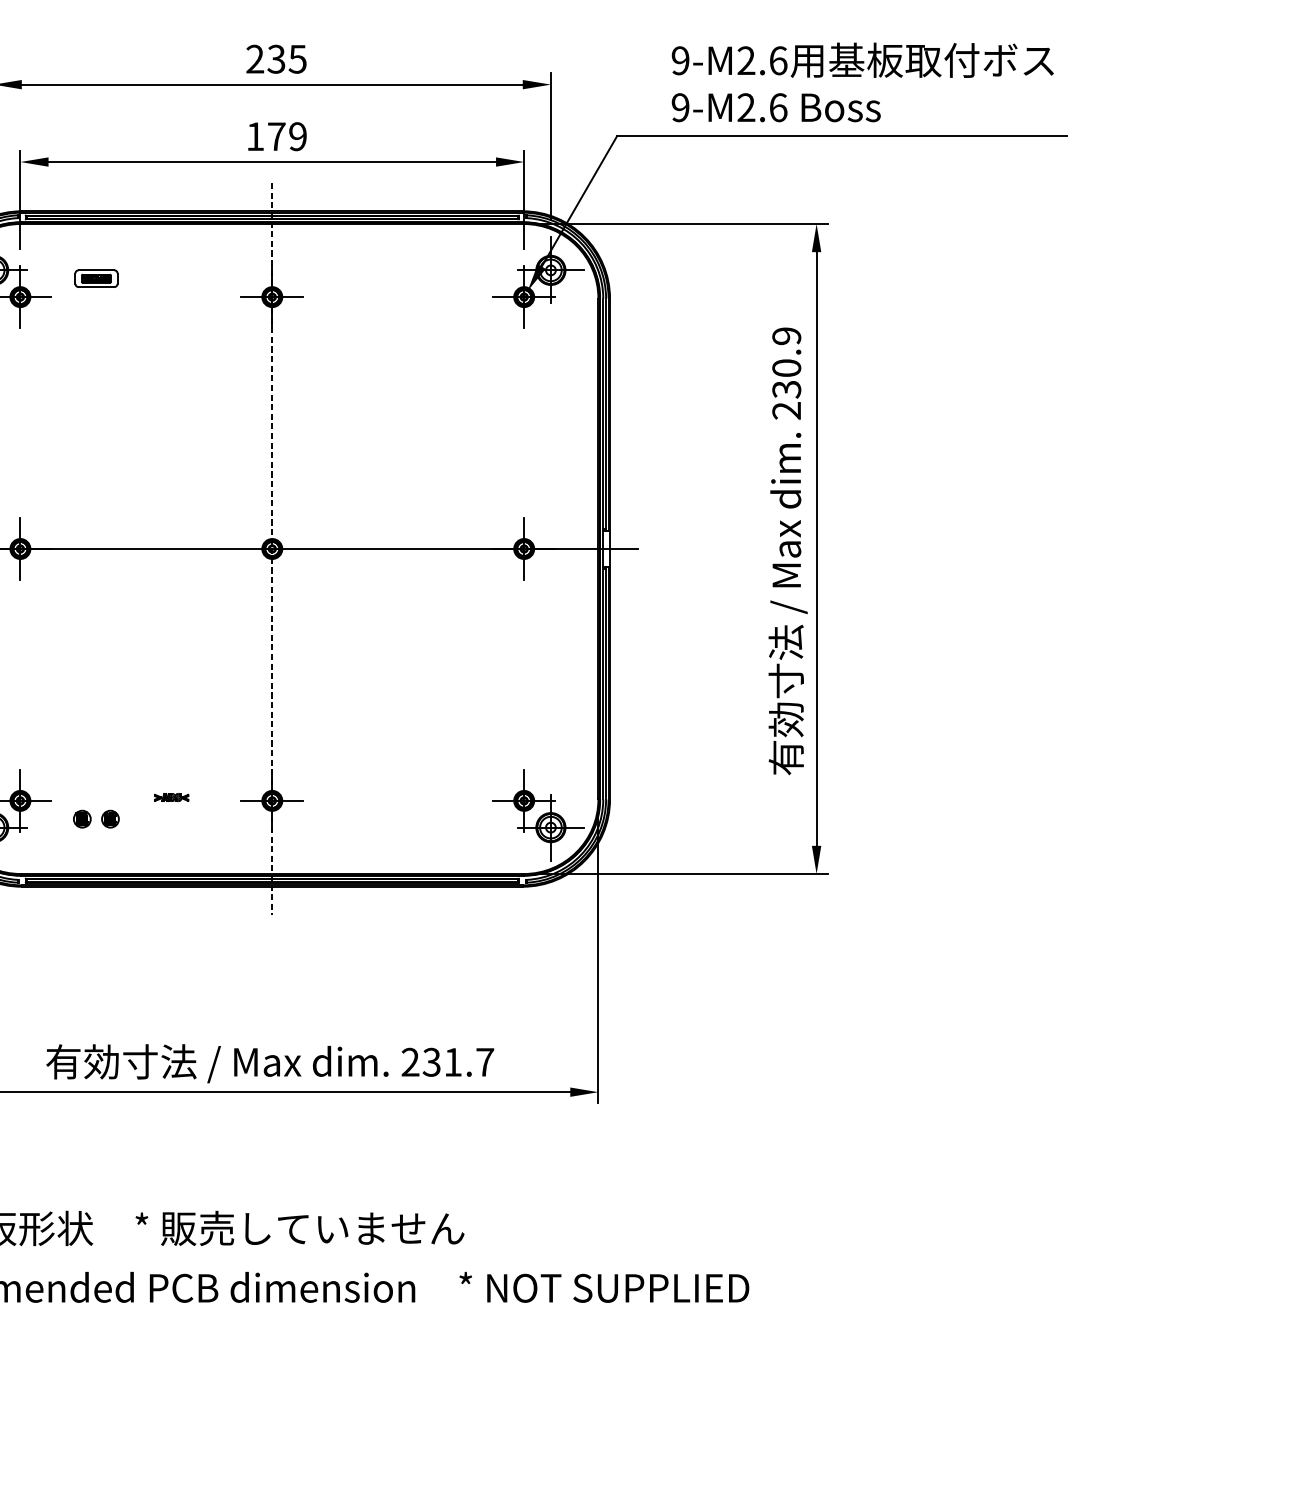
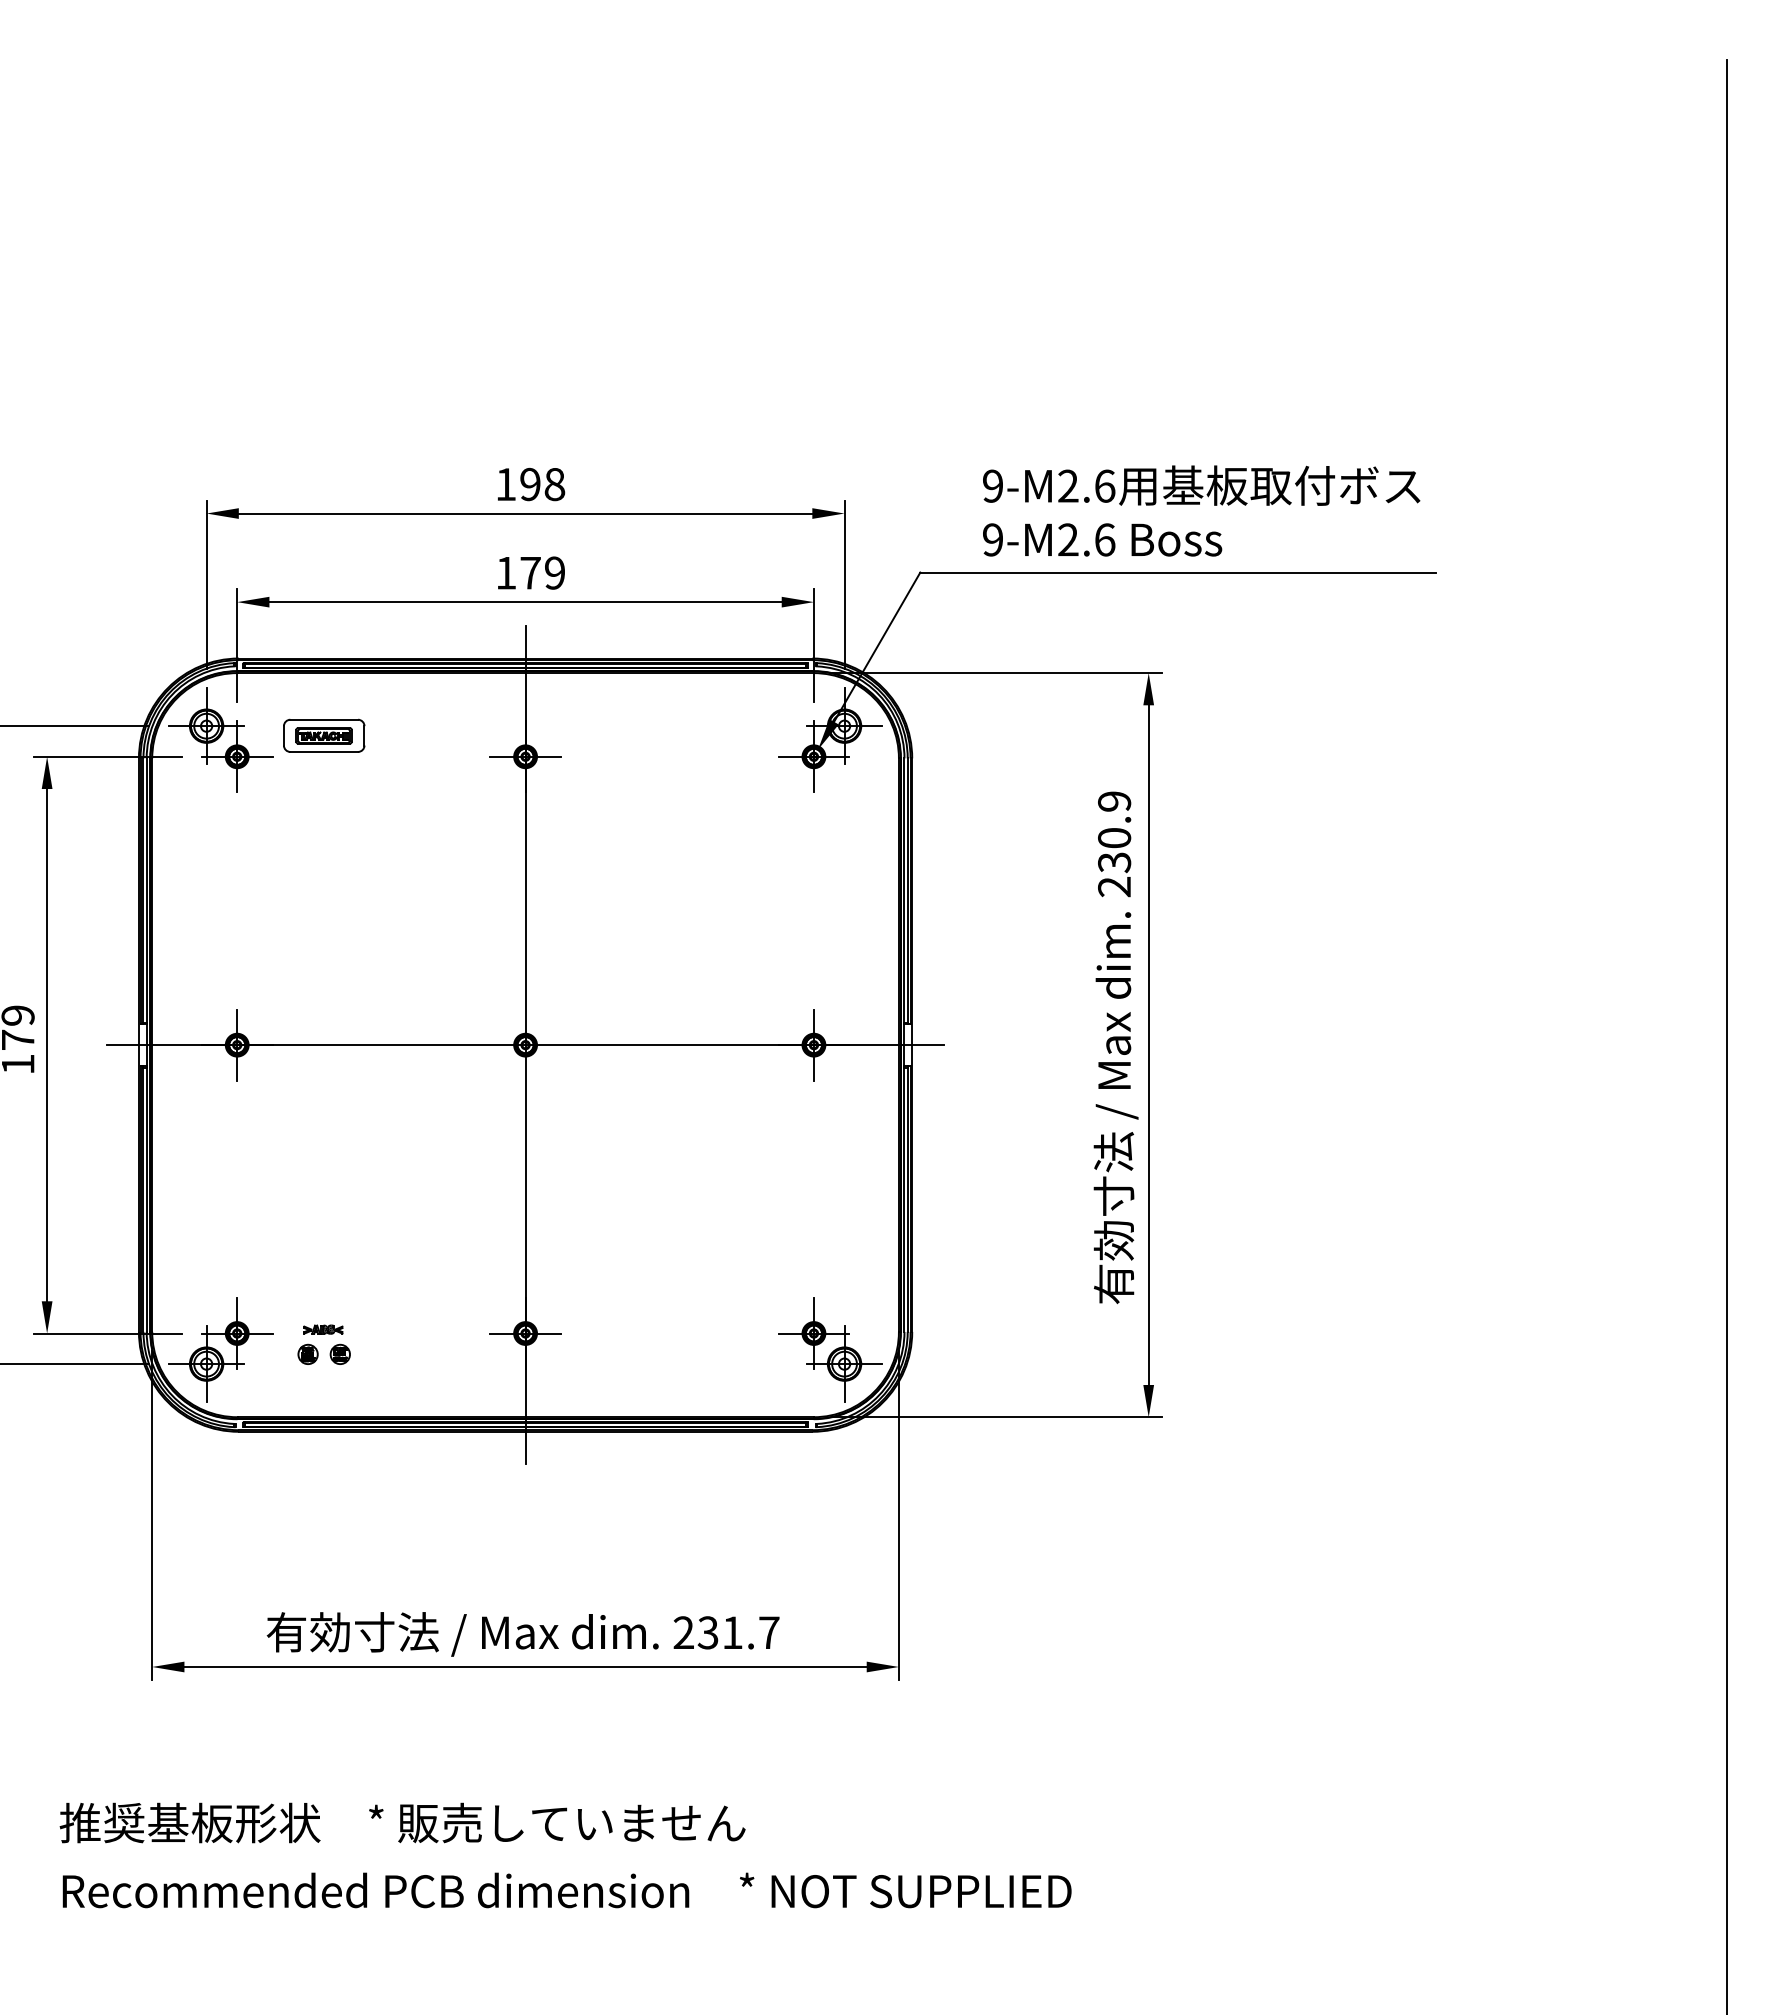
text: (276, 59) -> (530, 484), 235 -> 198
part: (96, 278) -> (324, 735), size x1.67
line: (272, 549) -> (525, 1045), dashed -> solid
part: (171, 797) -> (323, 1329), moved

